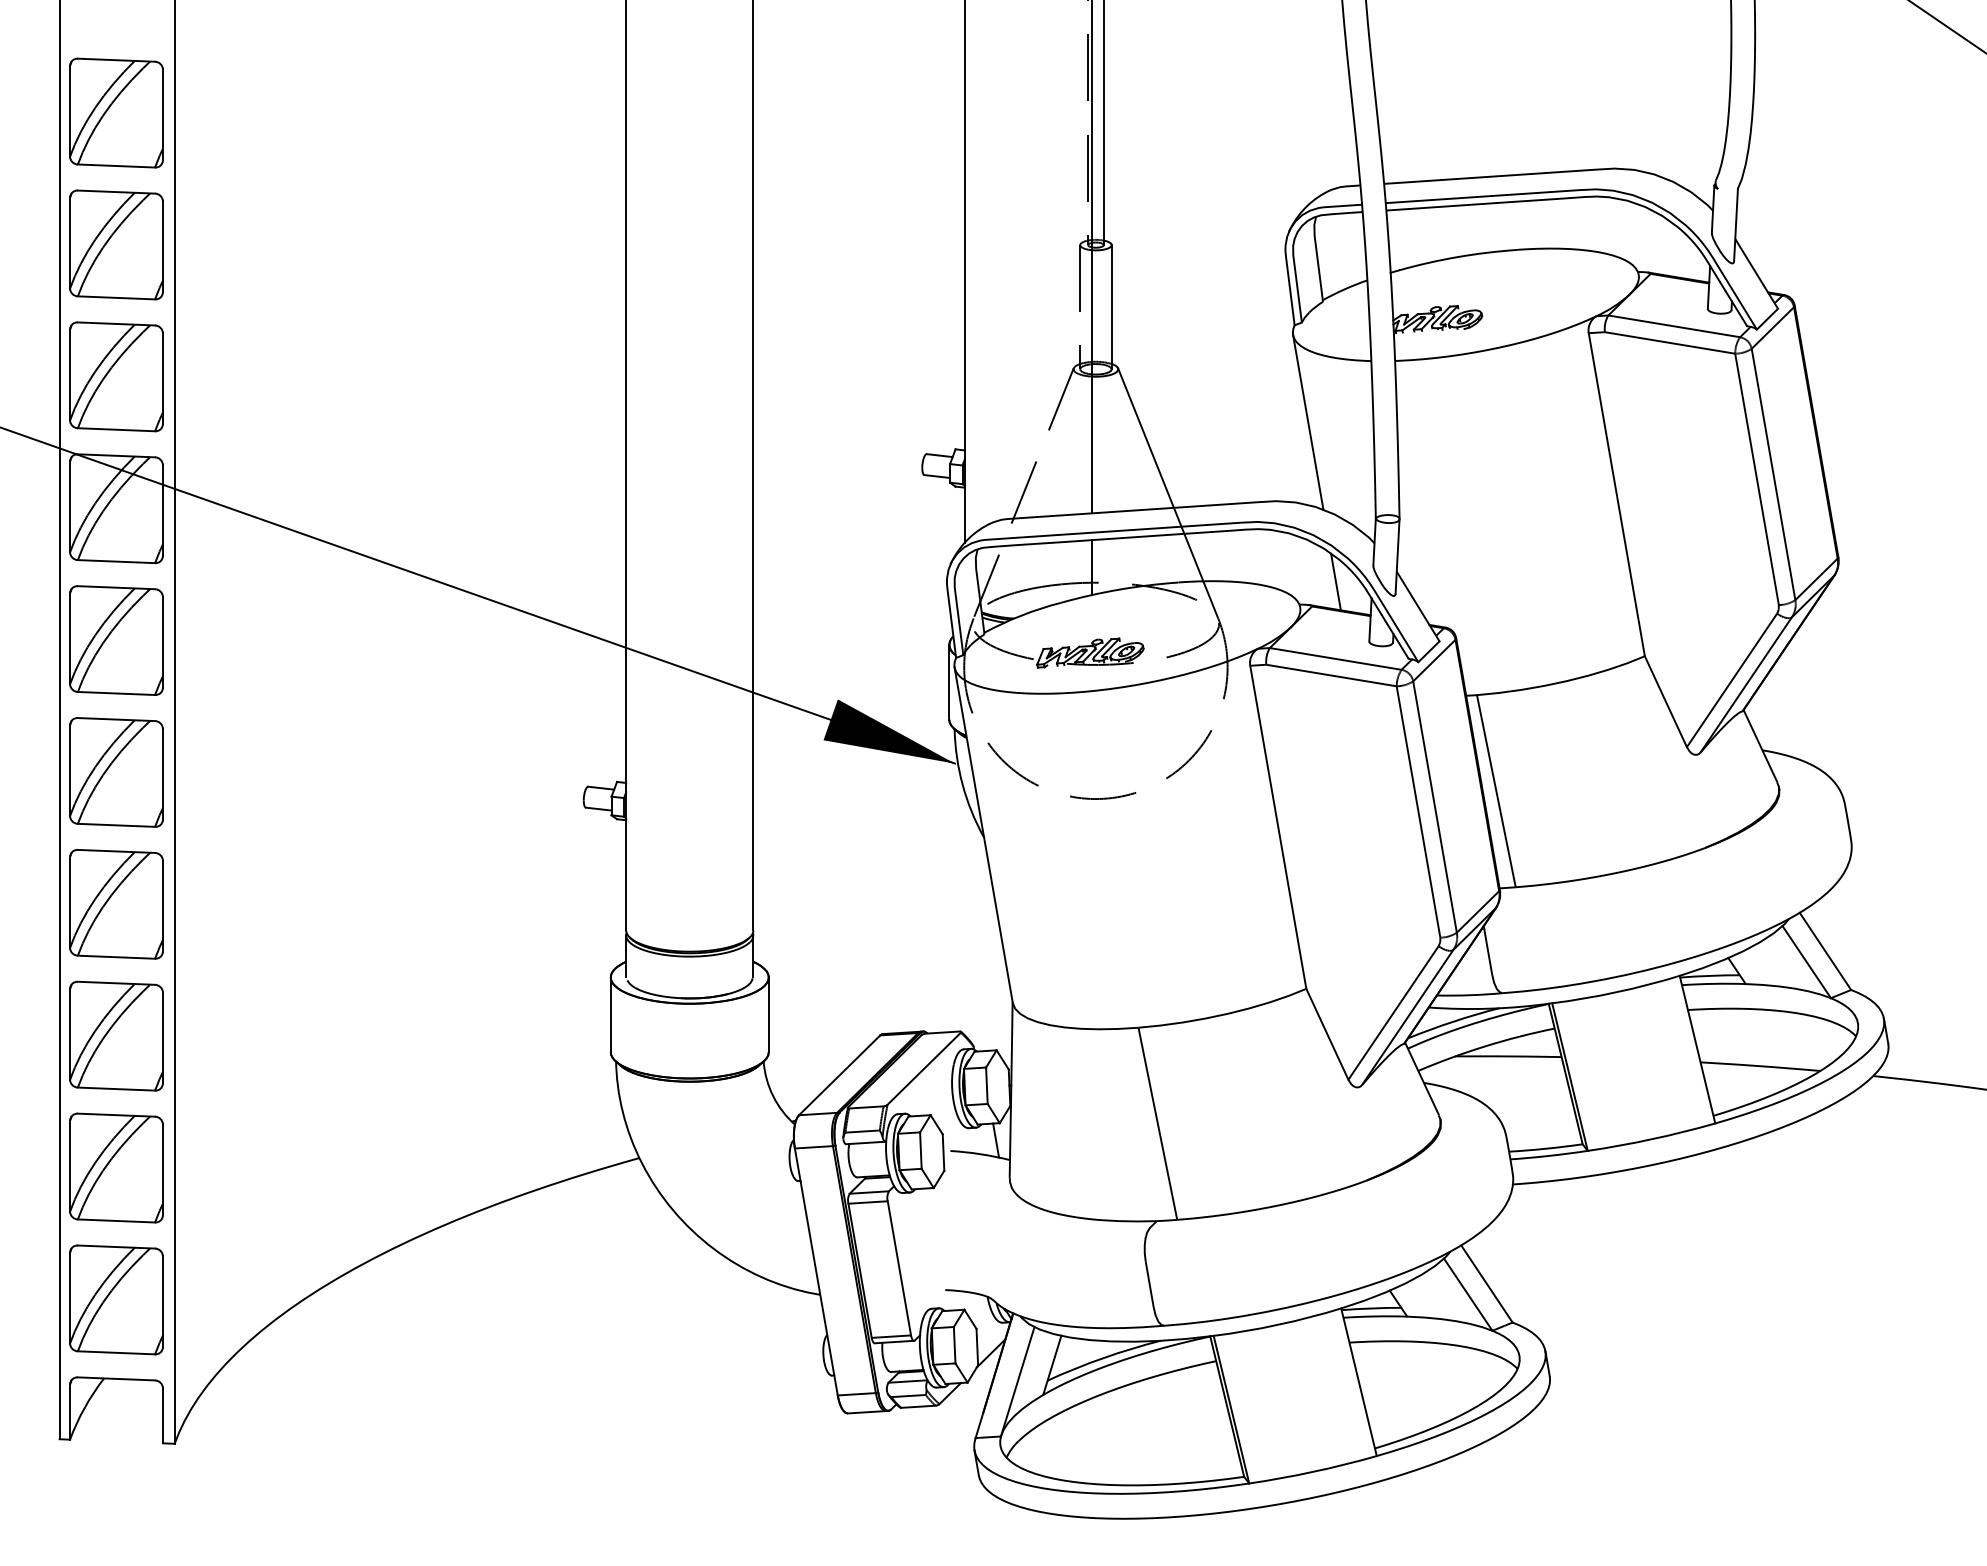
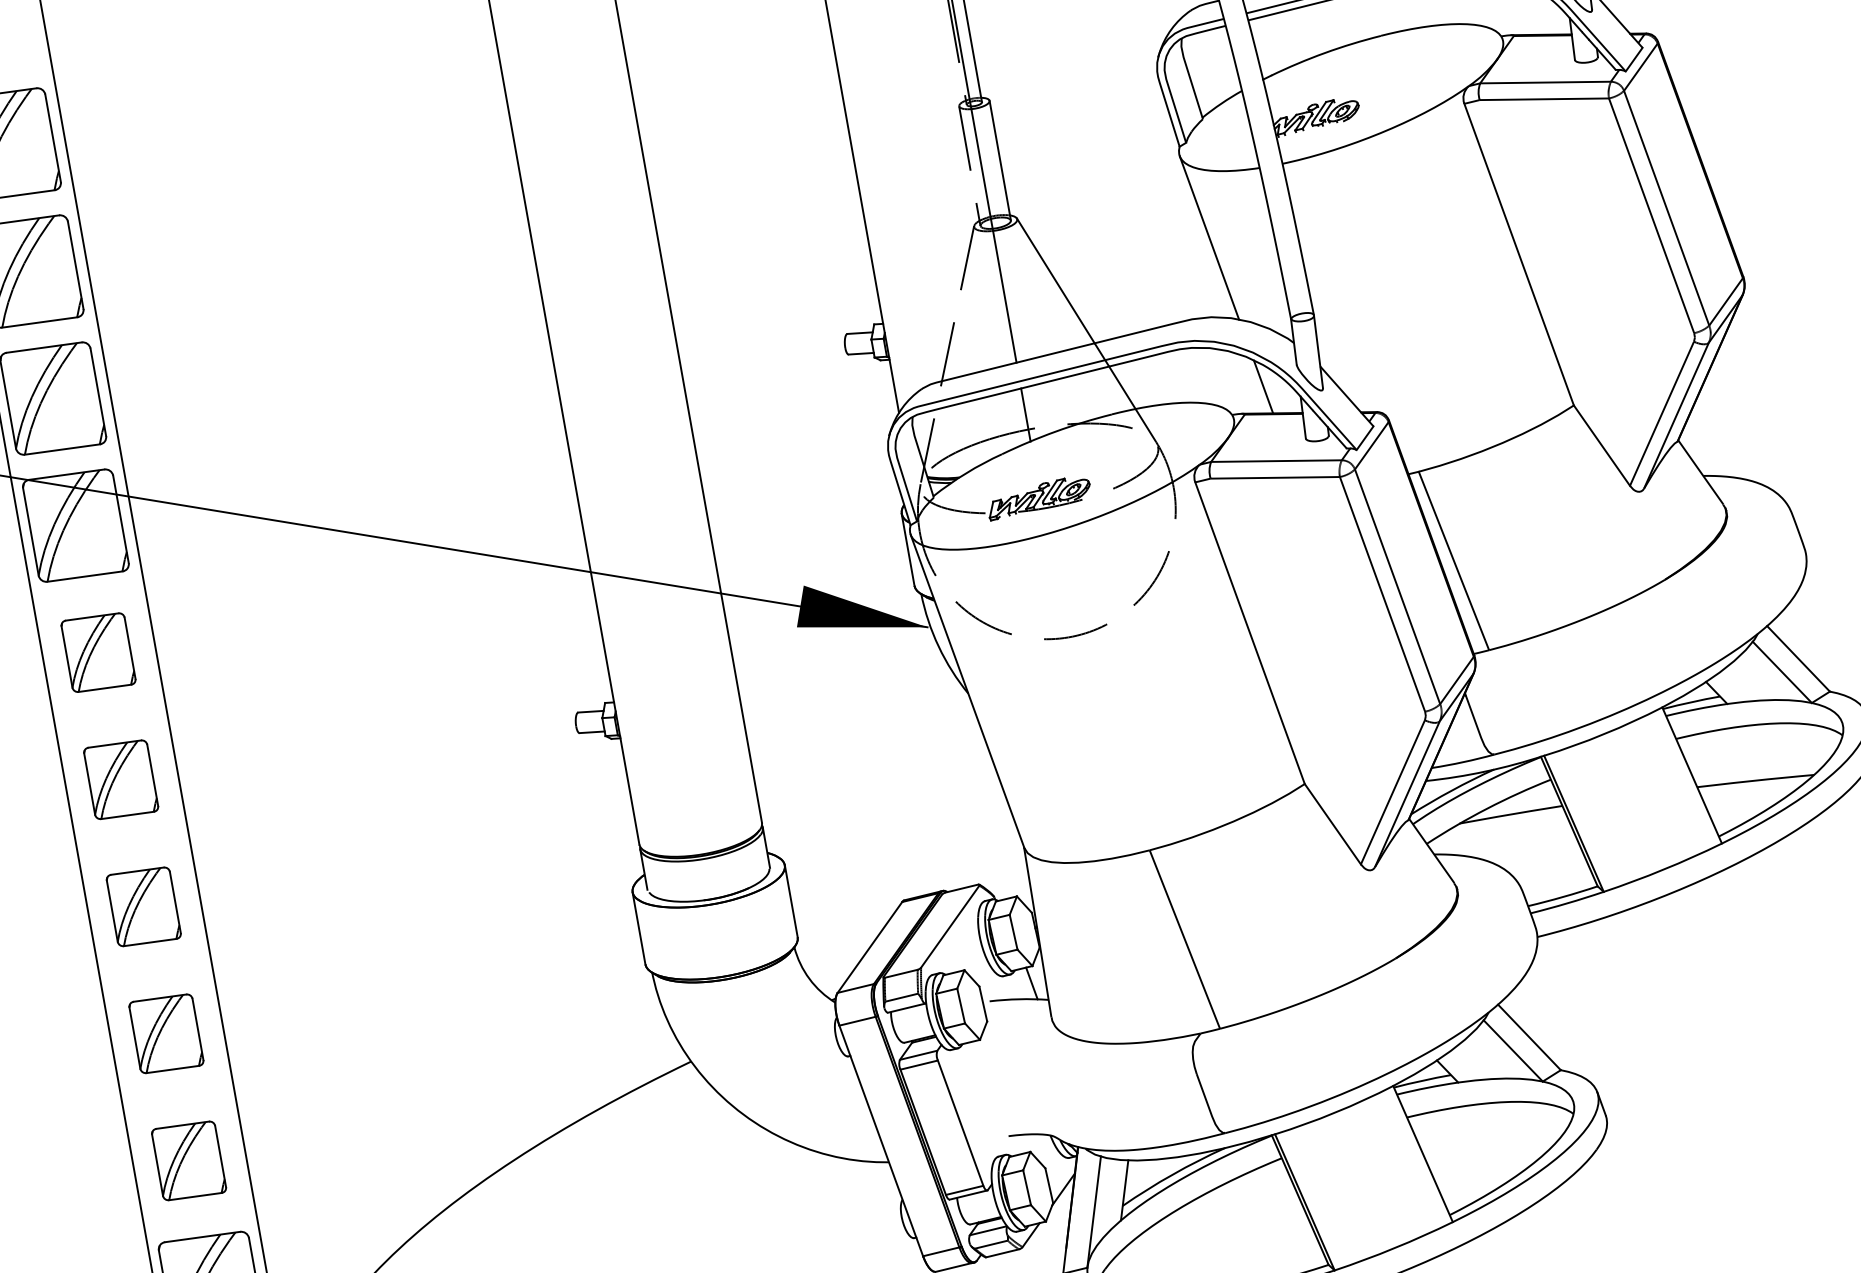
part: (116, 640) -> (98, 652), size x0.7
part: (116, 772) -> (121, 779), size x0.7
part: (116, 904) -> (143, 906), size x0.7
part: (116, 1035) -> (166, 1033), size x0.7
part: (116, 1167) -> (188, 1160), size x0.7

